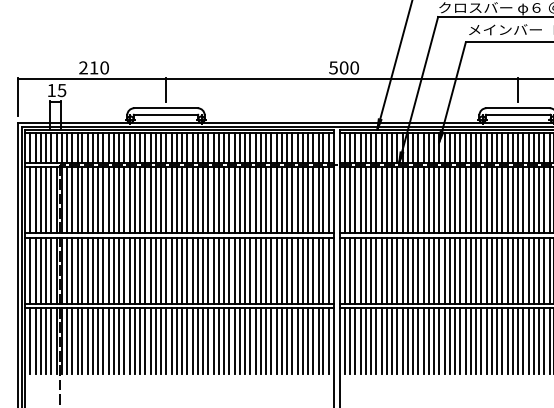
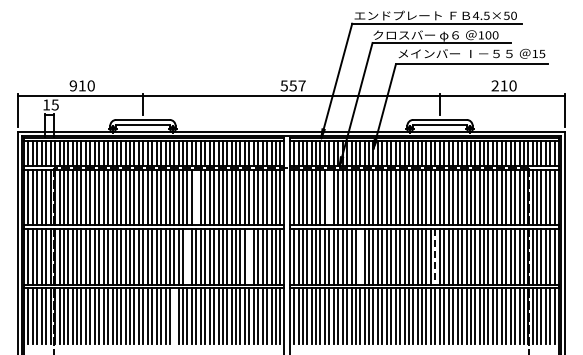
text: (349, 67) -> (297, 85), 500 -> 557
text: (82, 68) -> (72, 86), 210 -> 910
line: (229, 200) -> (196, 197), removed
line: (387, 200) -> (329, 197), removed
line: (218, 270) -> (187, 256), removed
line: (292, 270) -> (249, 256), removed
line: (423, 270) -> (360, 256), removed
line: (512, 270) -> (435, 256), solid -> dashed
line: (203, 341) -> (174, 316), removed

